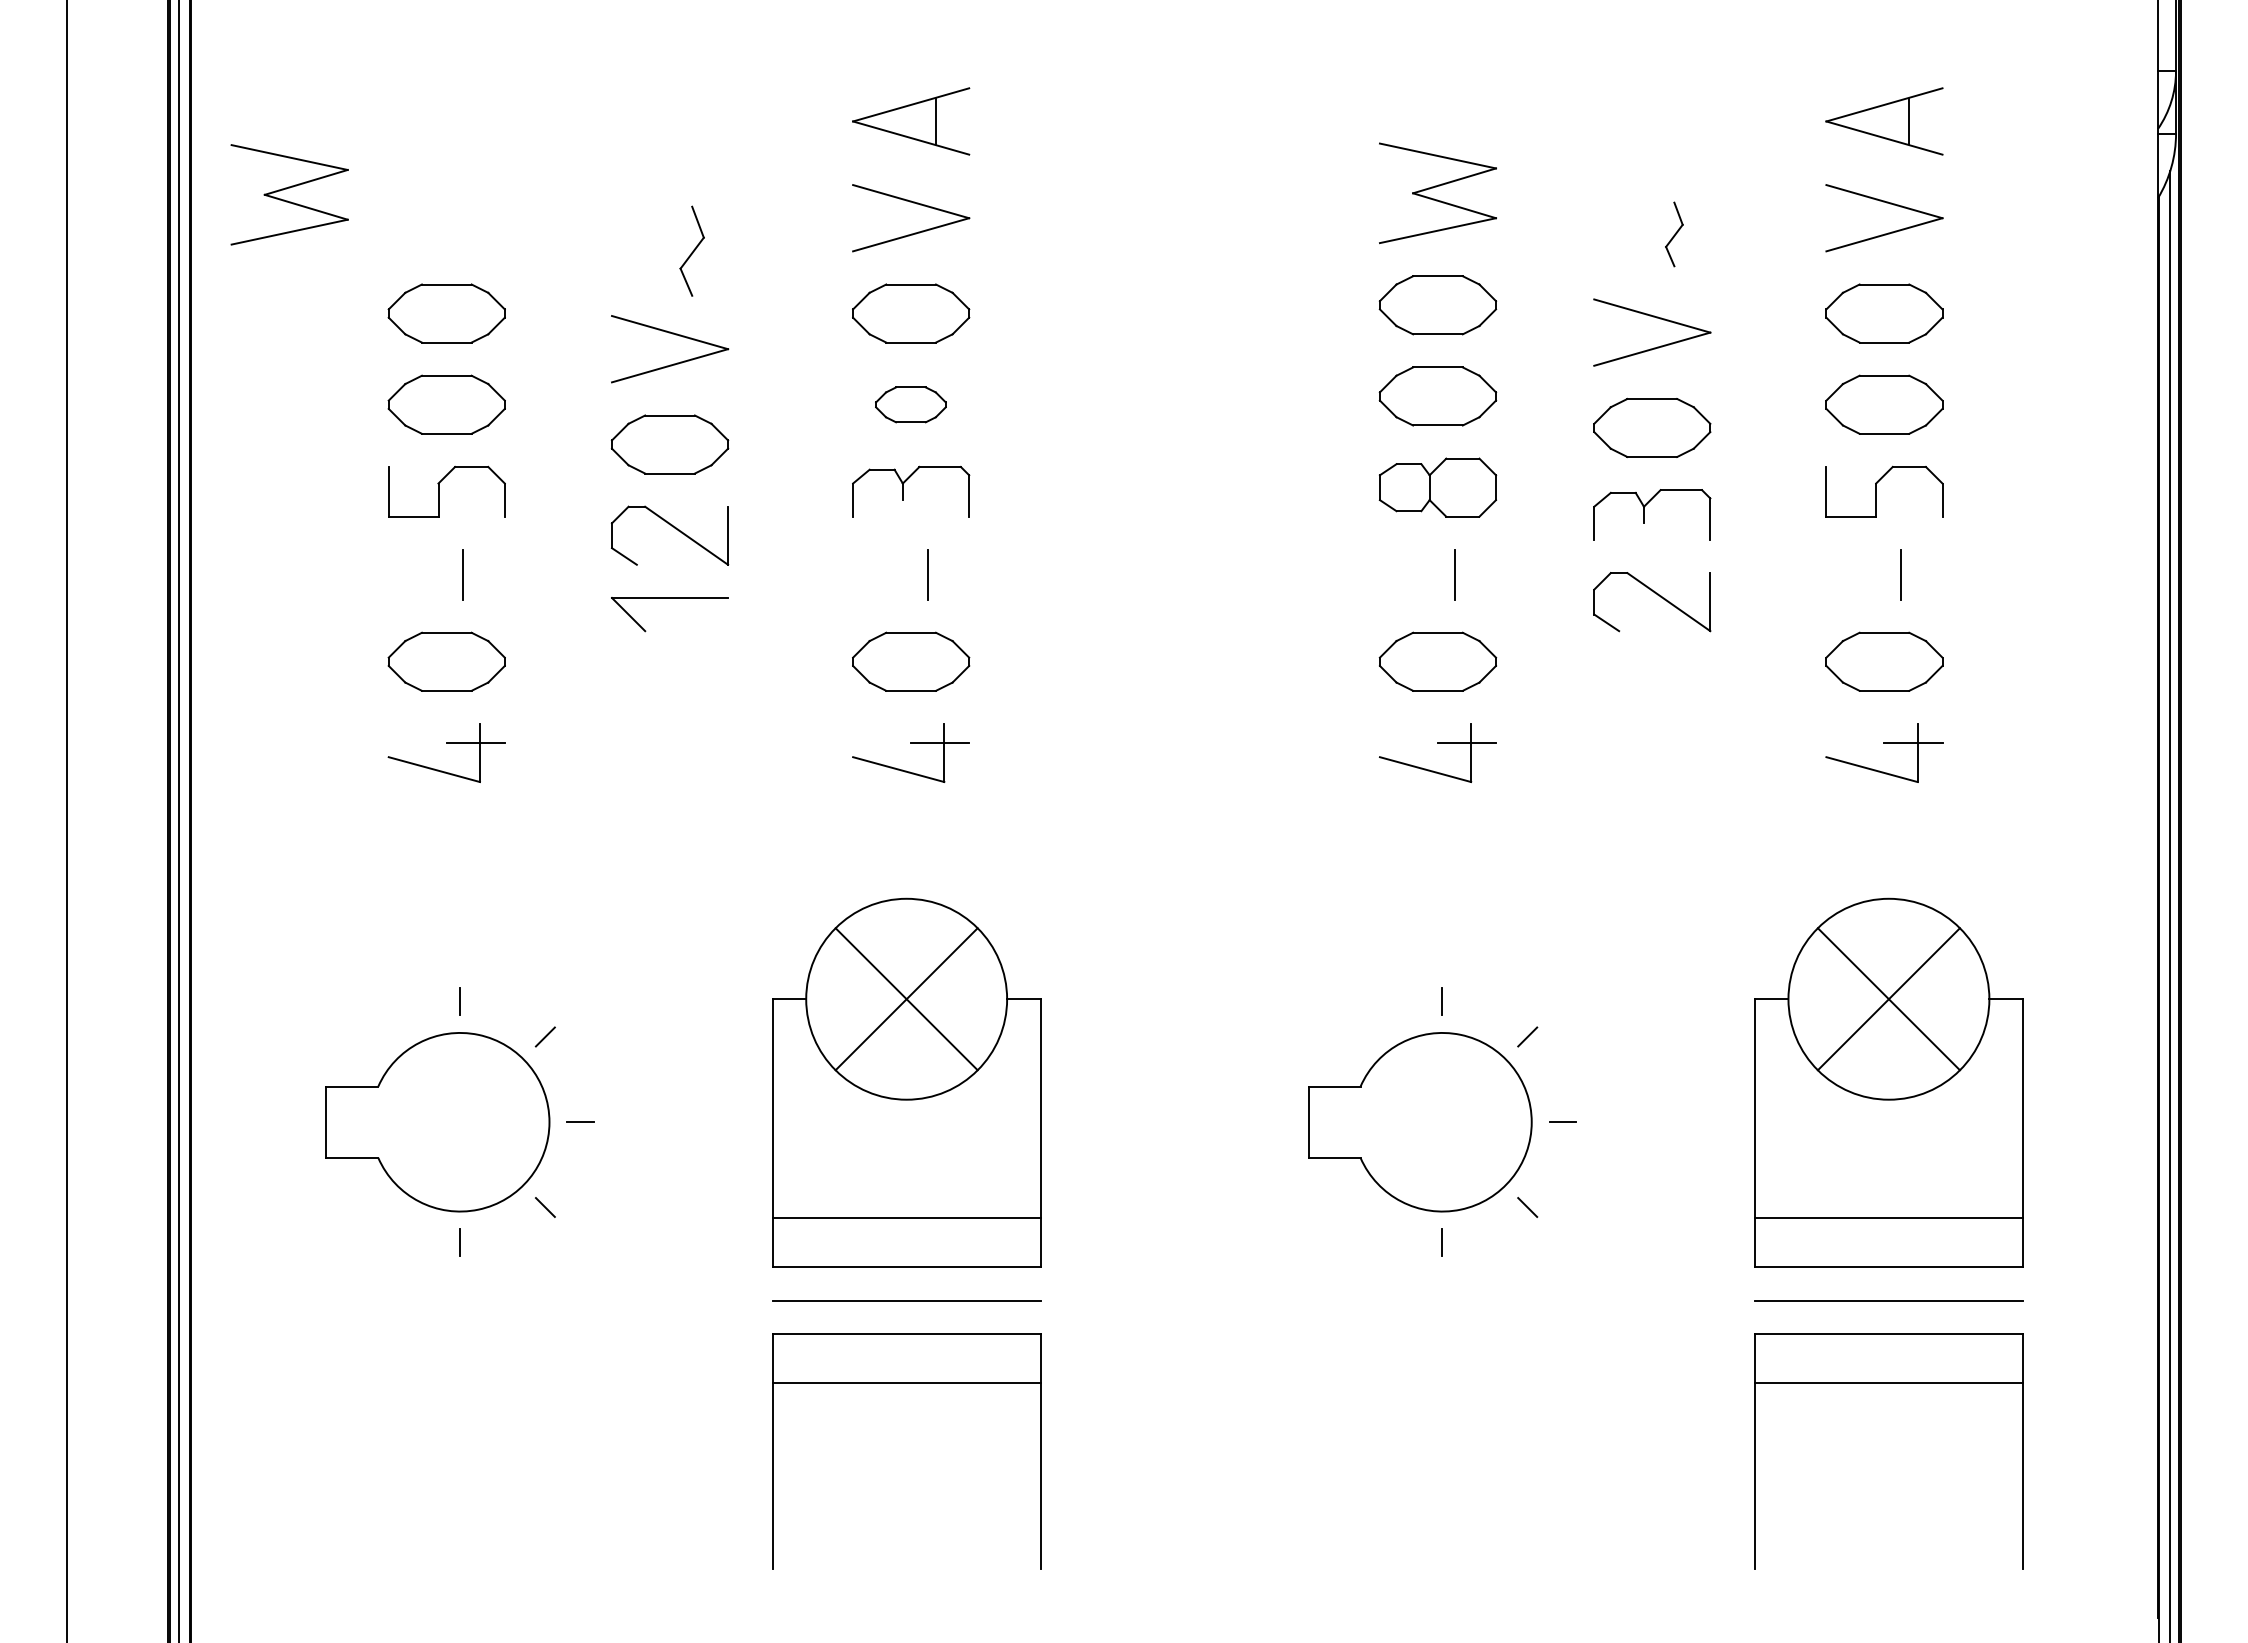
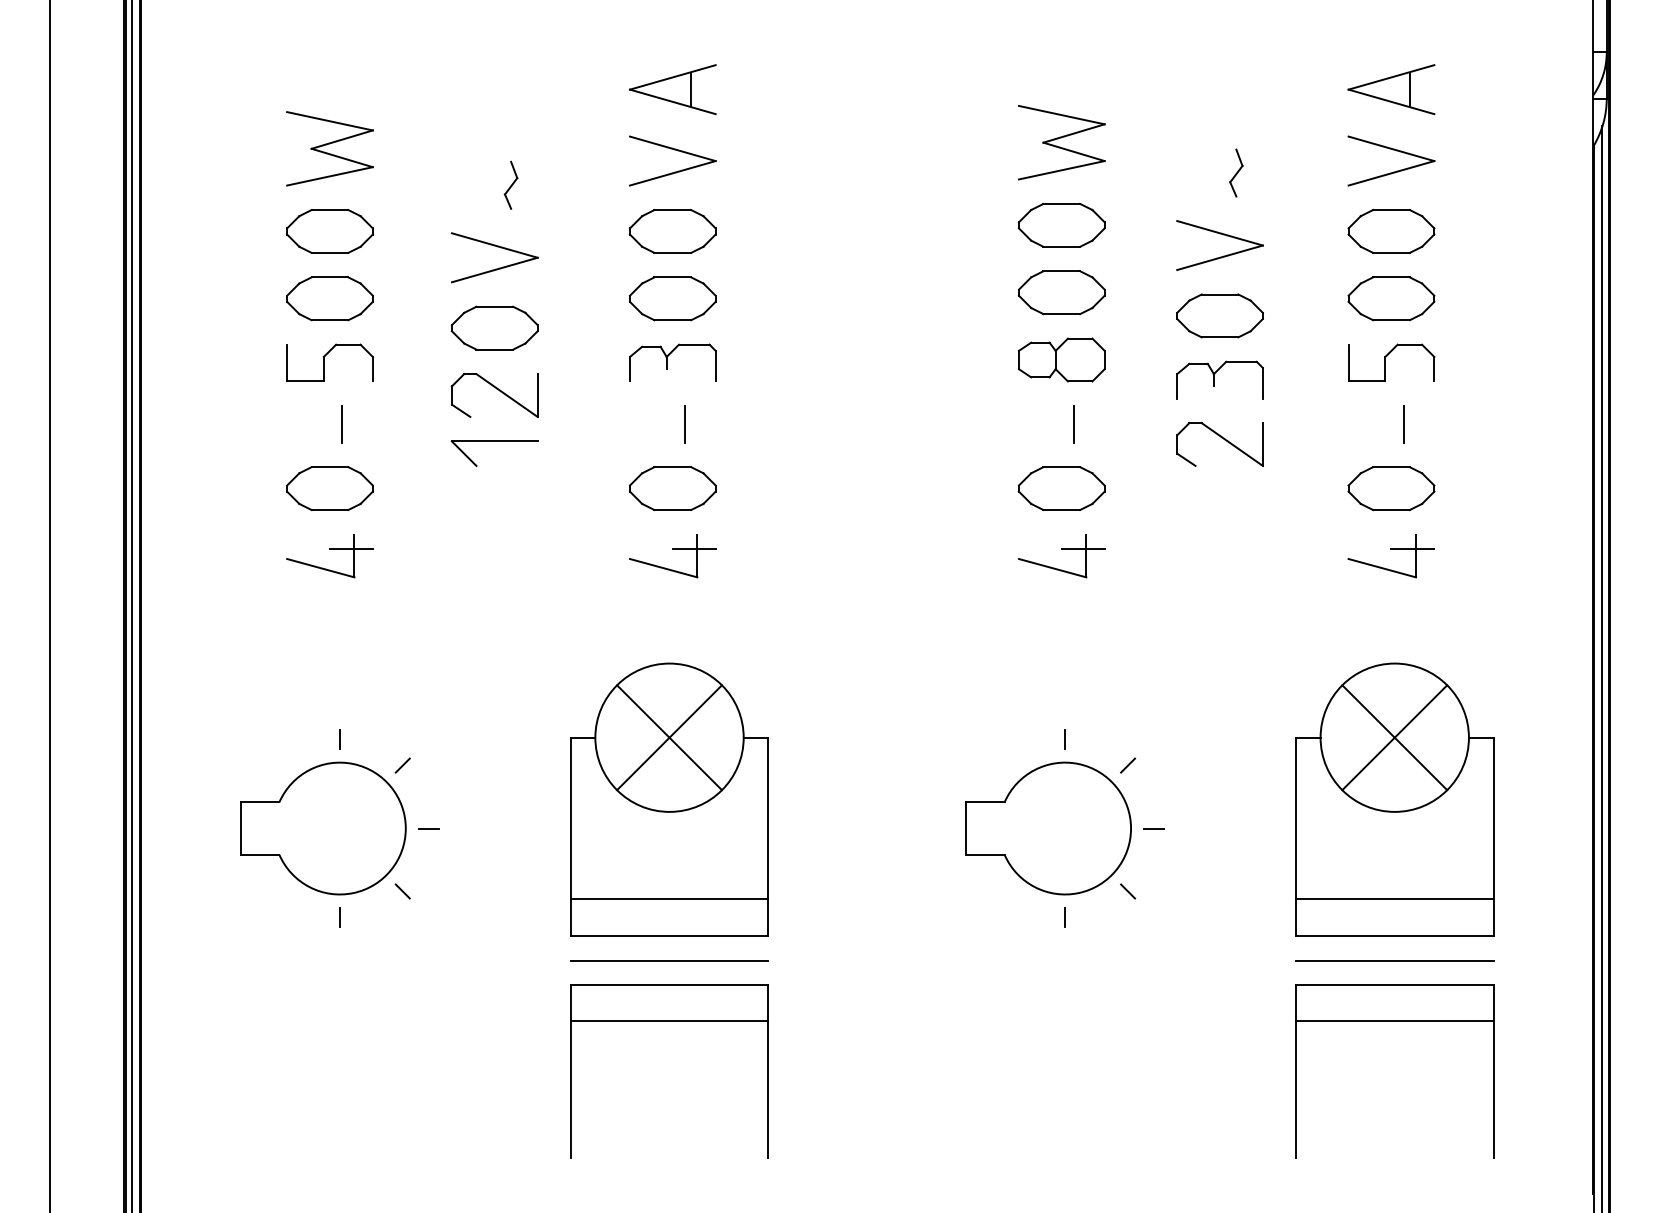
part: (289, 194) -> (329, 148), moved
part: (691, 249) -> (510, 184), size x0.71
part: (910, 404) -> (672, 298), size x1.67

